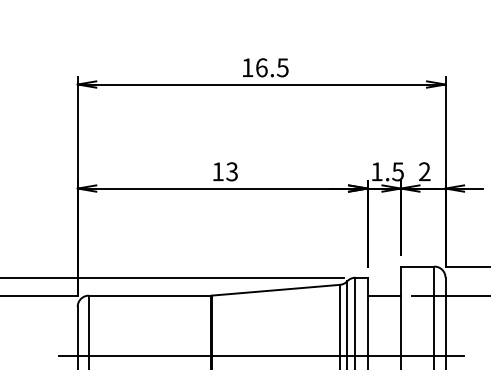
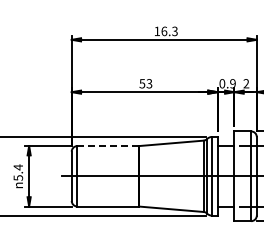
text: (281, 65) -> (174, 30), 16.5 -> 16.3
text: (218, 171) -> (142, 83), 13 -> 53
text: (387, 171) -> (227, 83), 1.5 -> 0.9
line: (150, 296) -> (108, 146), solid -> dashed

